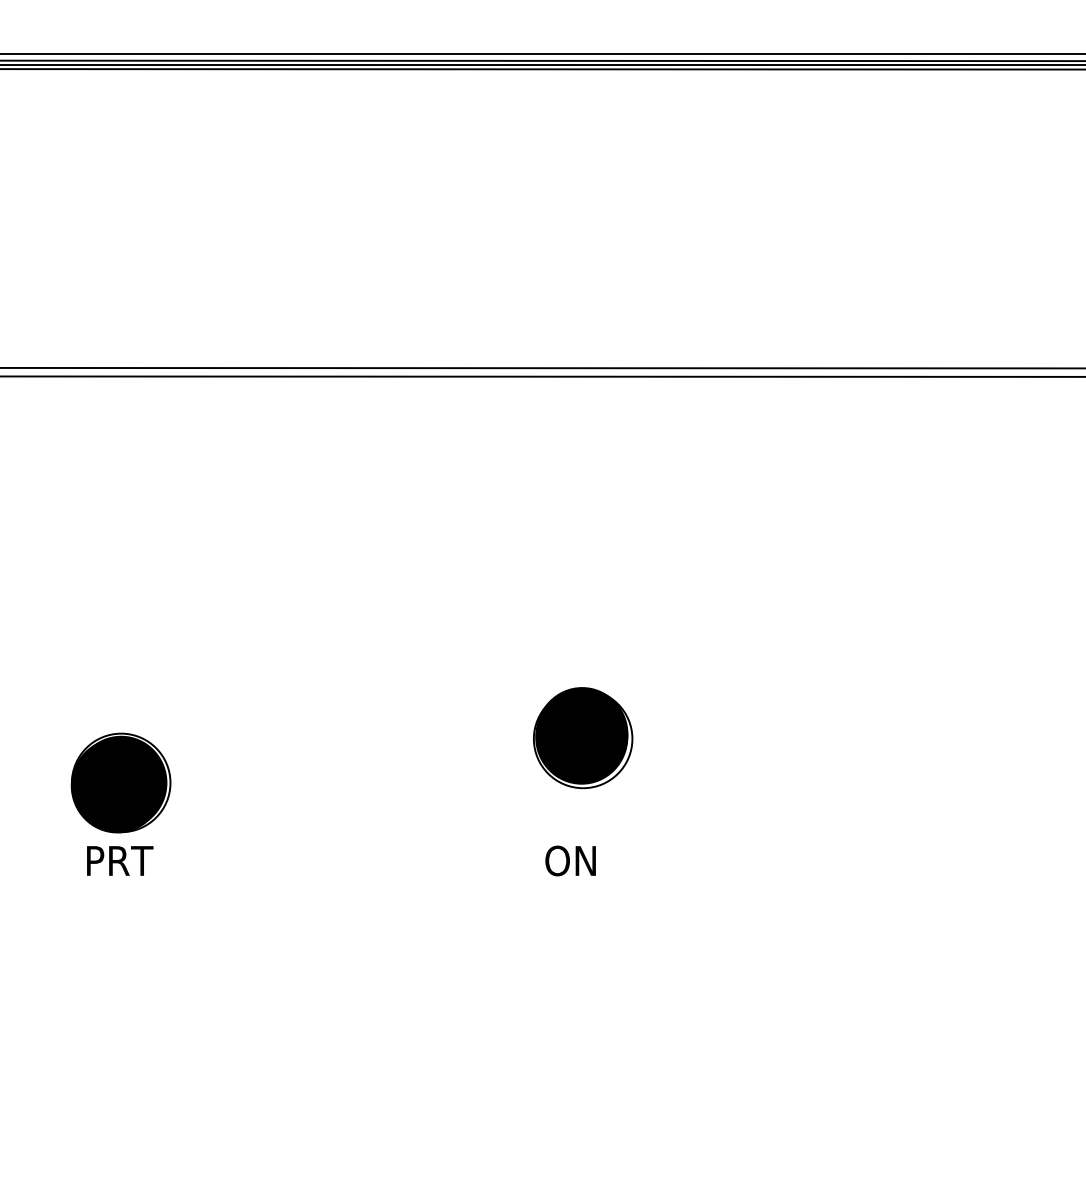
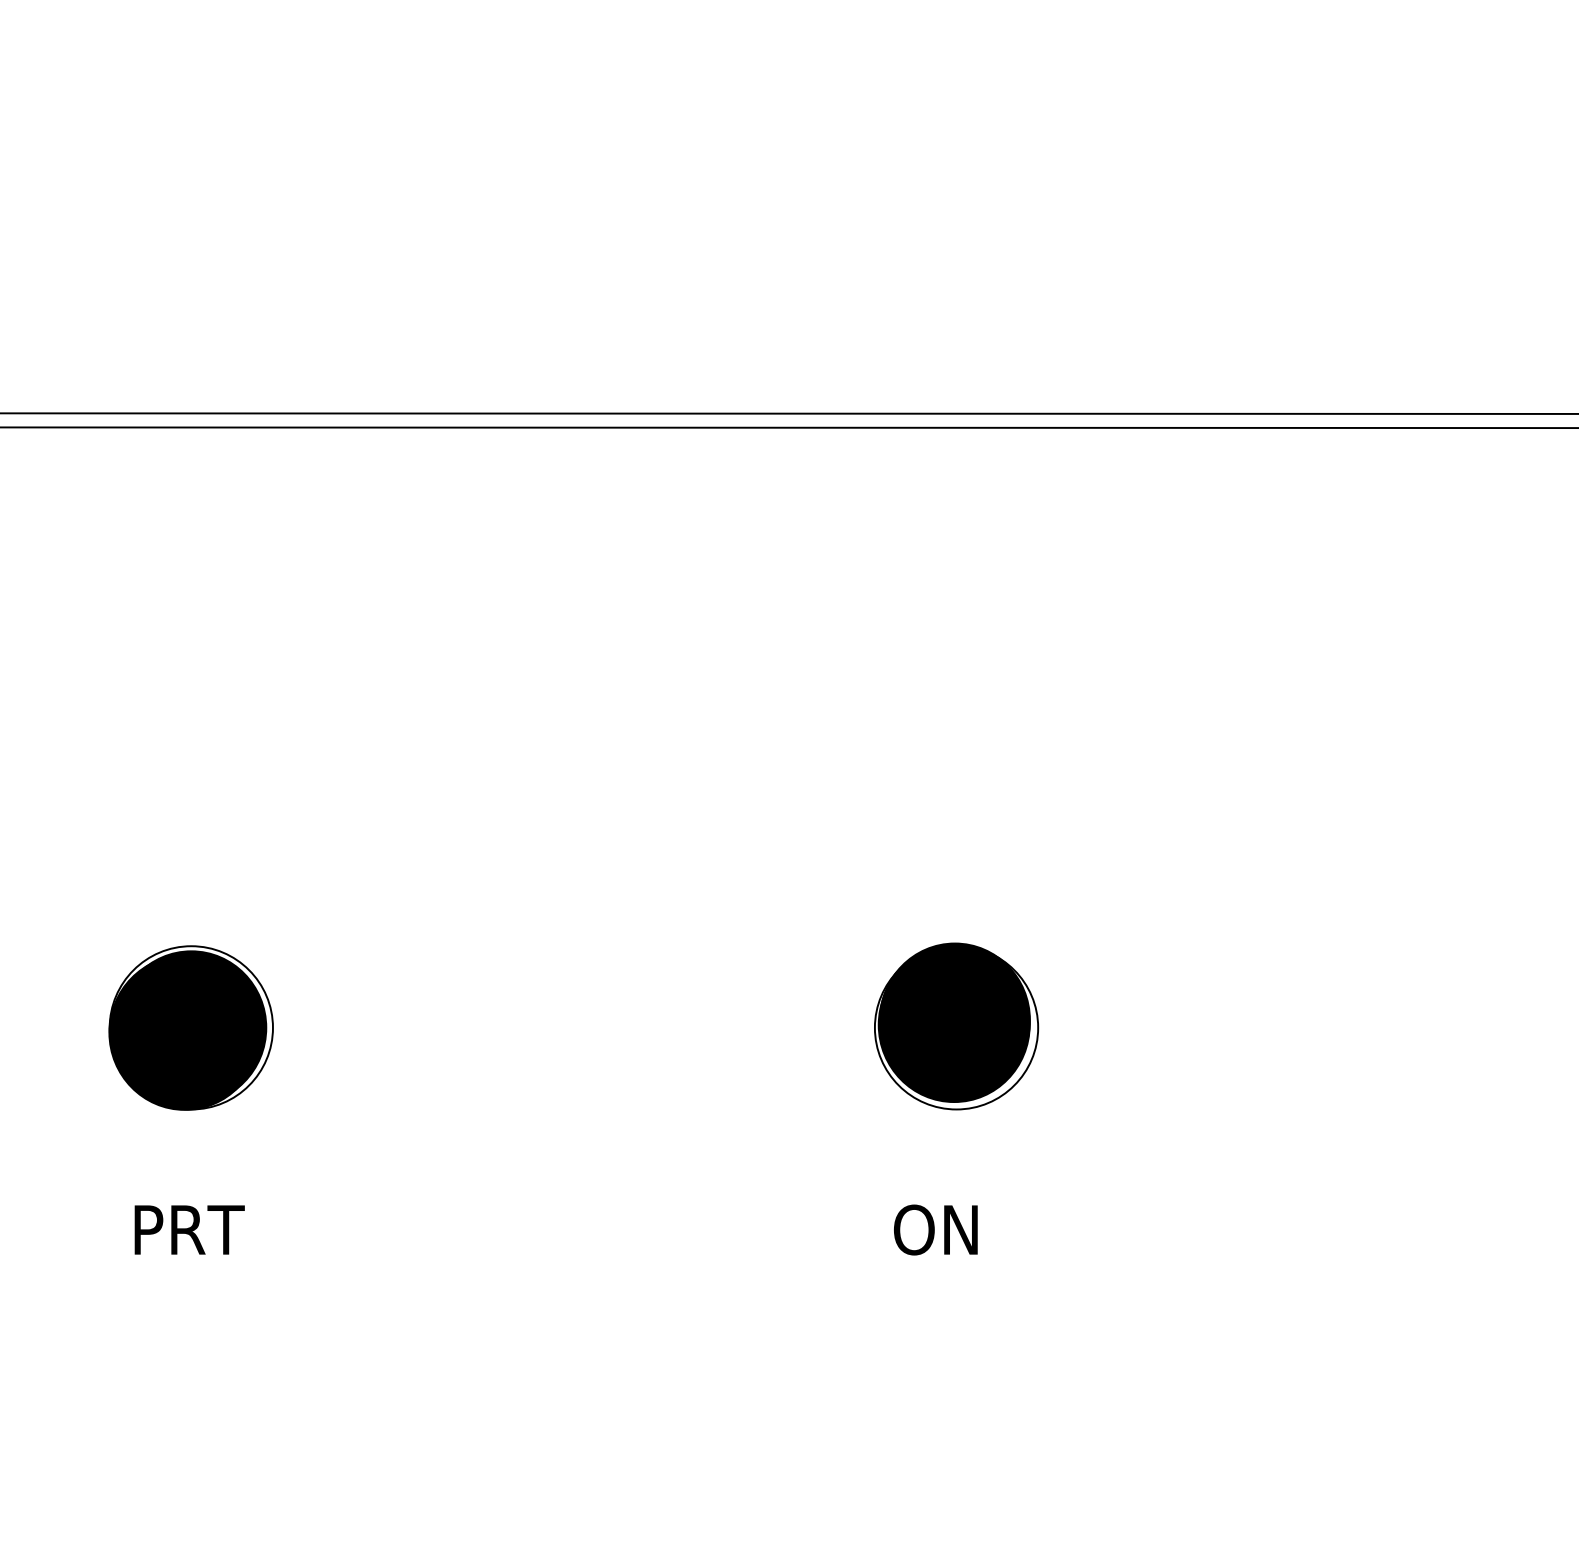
part: (120, 782) -> (190, 1027), moved

